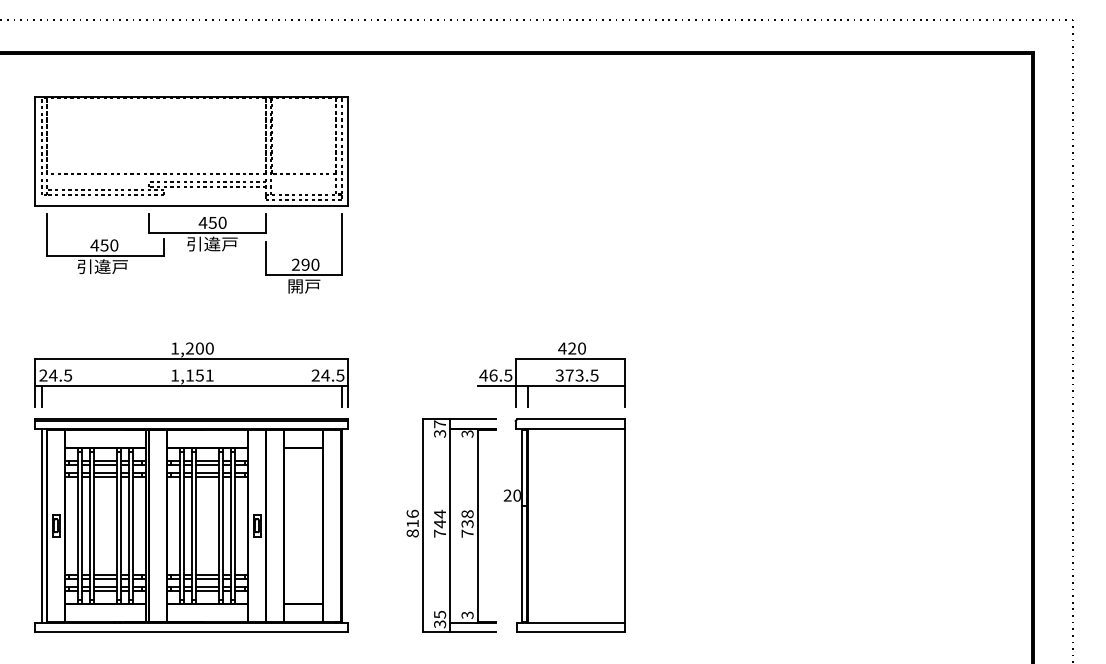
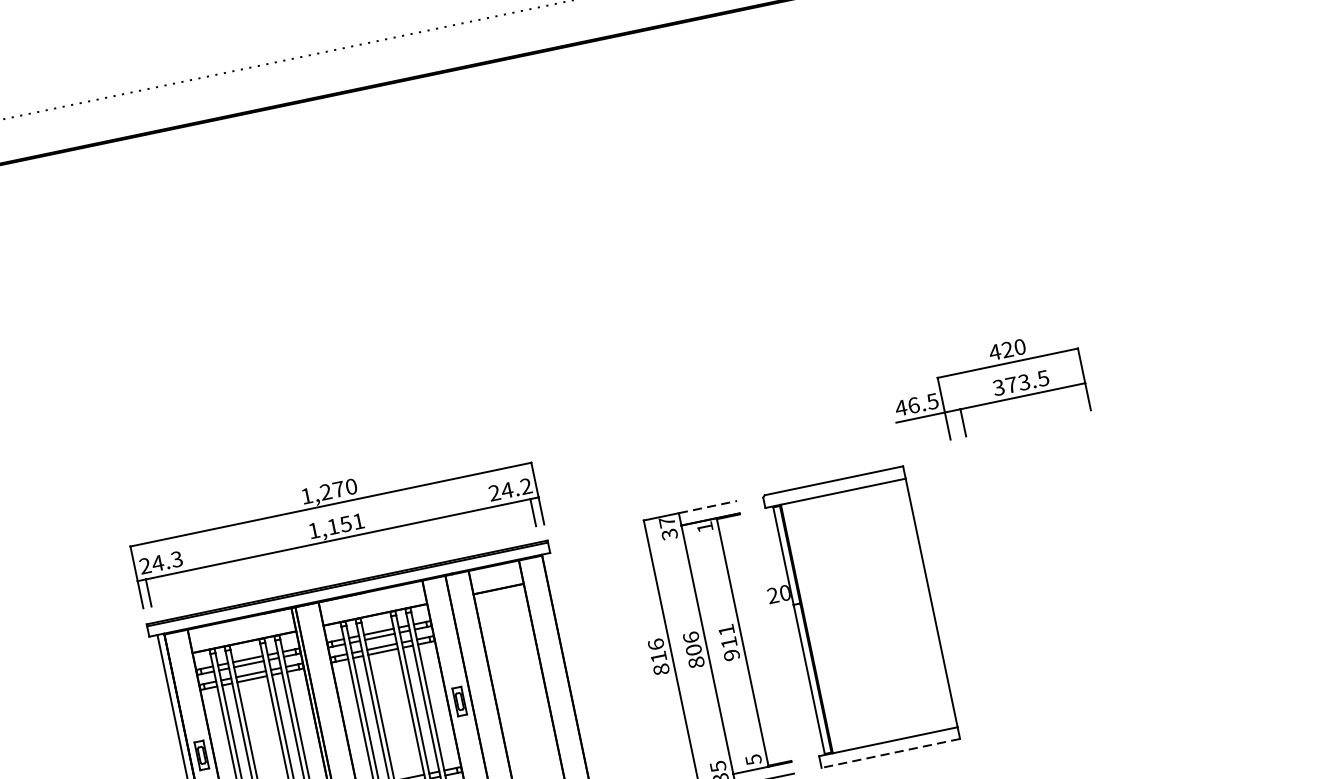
part: (191, 194) -> (286, 294), removed
text: (199, 348) -> (338, 489), 1,200 -> 1,270
text: (68, 374) -> (177, 557), 24.5 -> 24.3
part: (551, 374) -> (987, 388), moved
text: (340, 375) -> (526, 486), 24.5 -> 24.2
line: (472, 419) -> (707, 507), solid -> dashed
text: (467, 433) -> (704, 526), 3 -> 1
text: (440, 523) -> (694, 649), 744 -> 806
text: (467, 523) -> (728, 642), 738 -> 911
text: (467, 614) -> (753, 758), 3 -> 5
line: (571, 631) -> (891, 752), solid -> dashed

